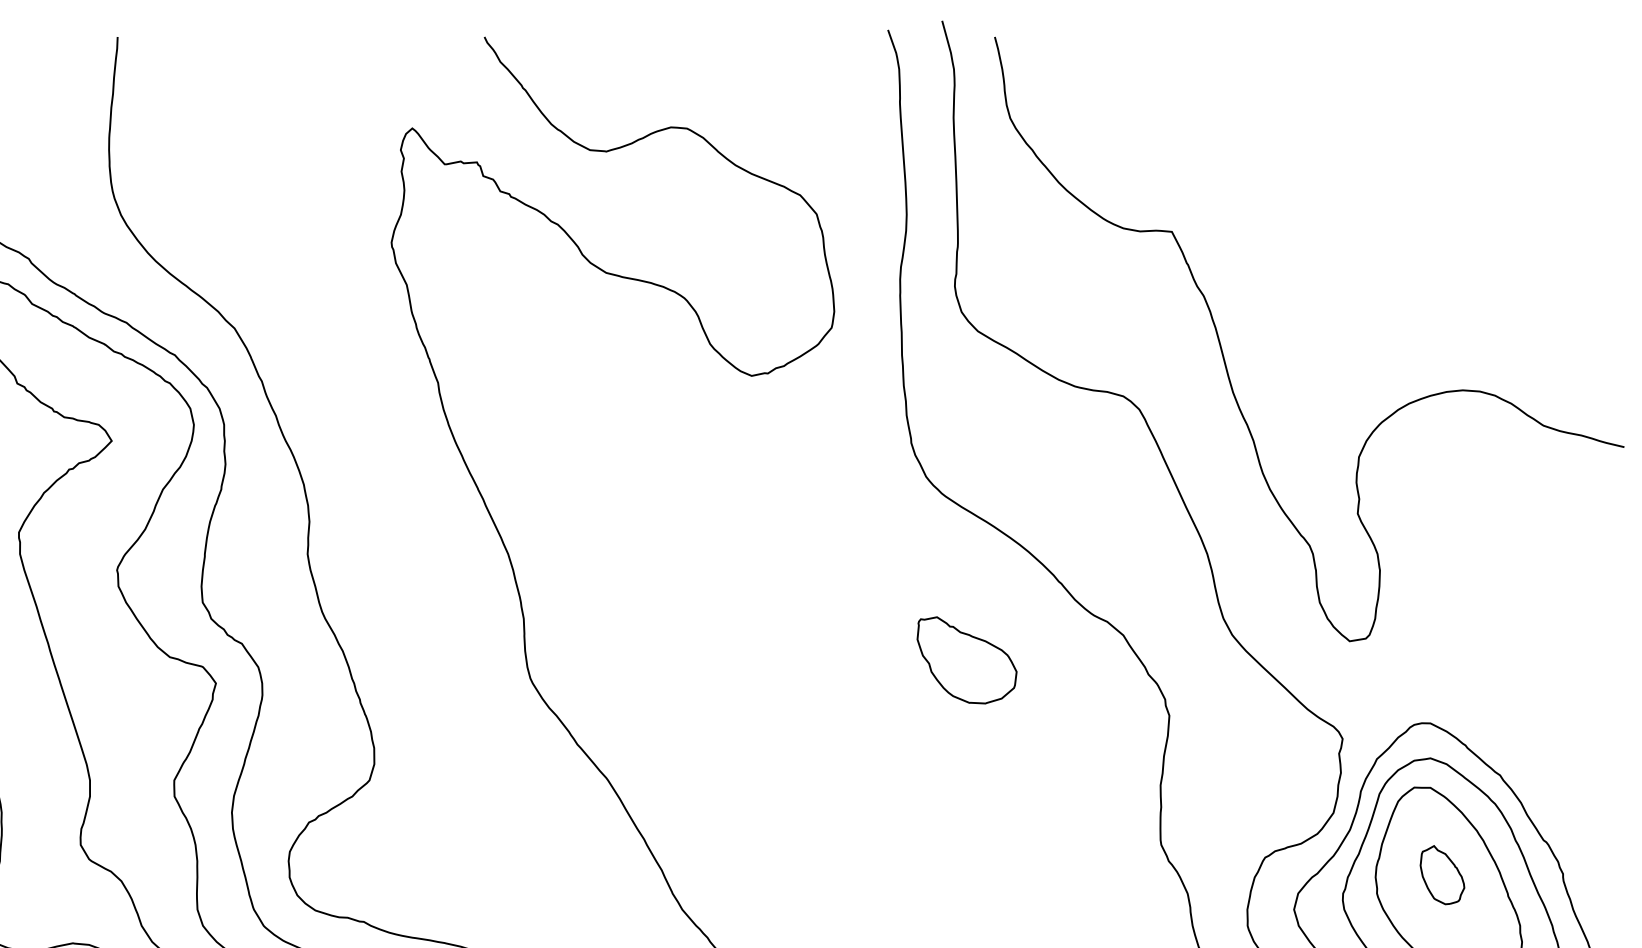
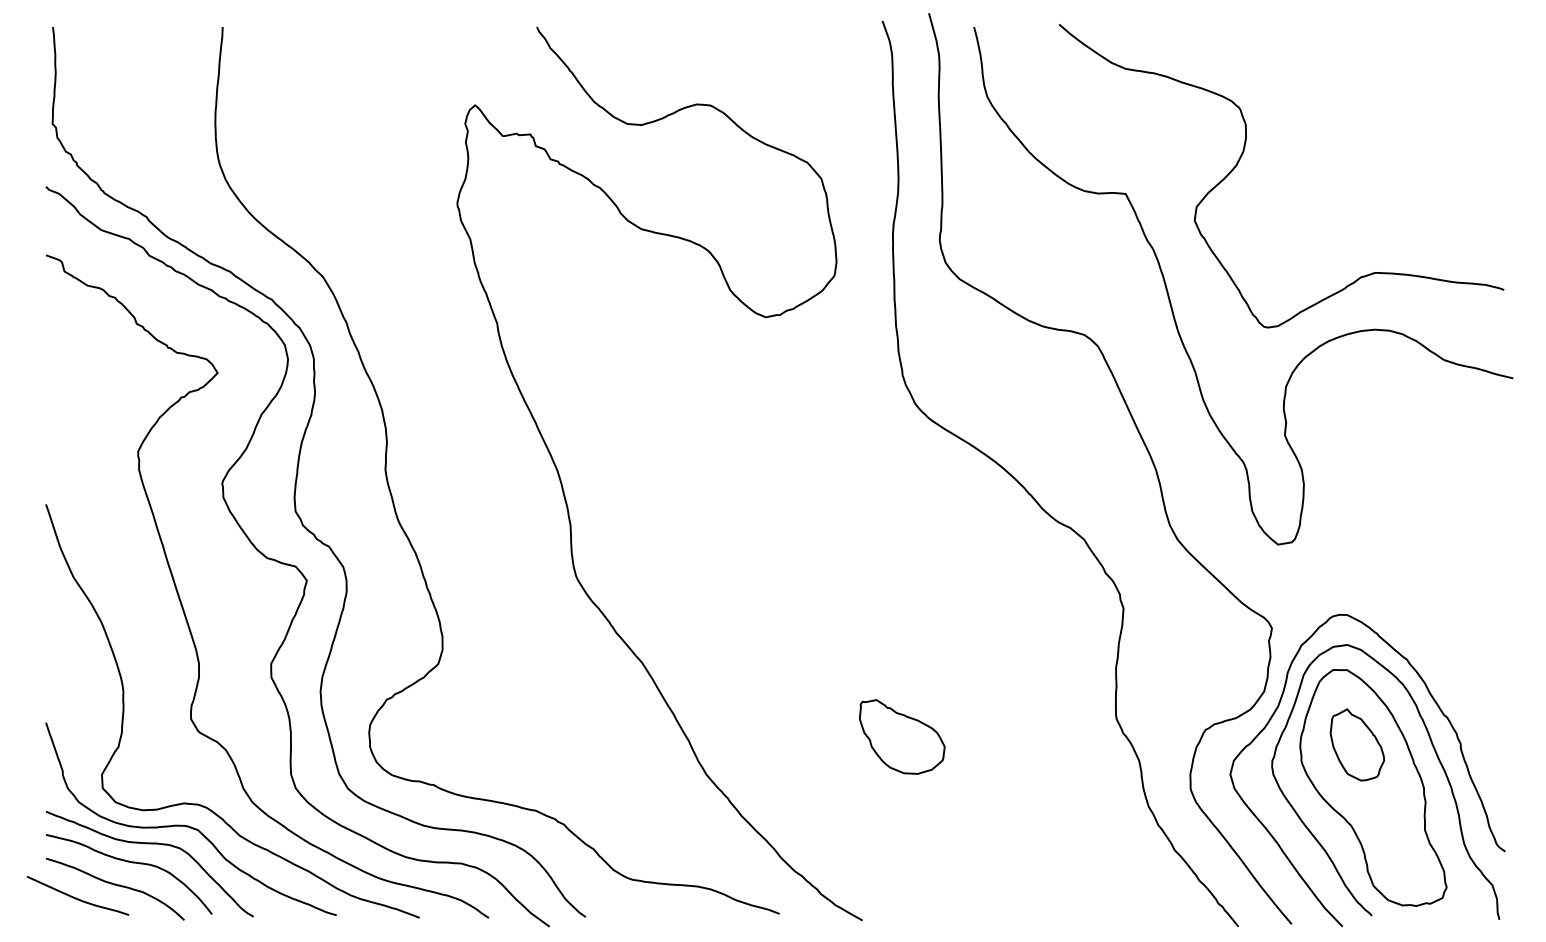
curve: (1307, 189) -> (1241, 157), added
part: (967, 659) -> (902, 736), moved
part: (1442, 874) -> (1357, 744), size x1.43

